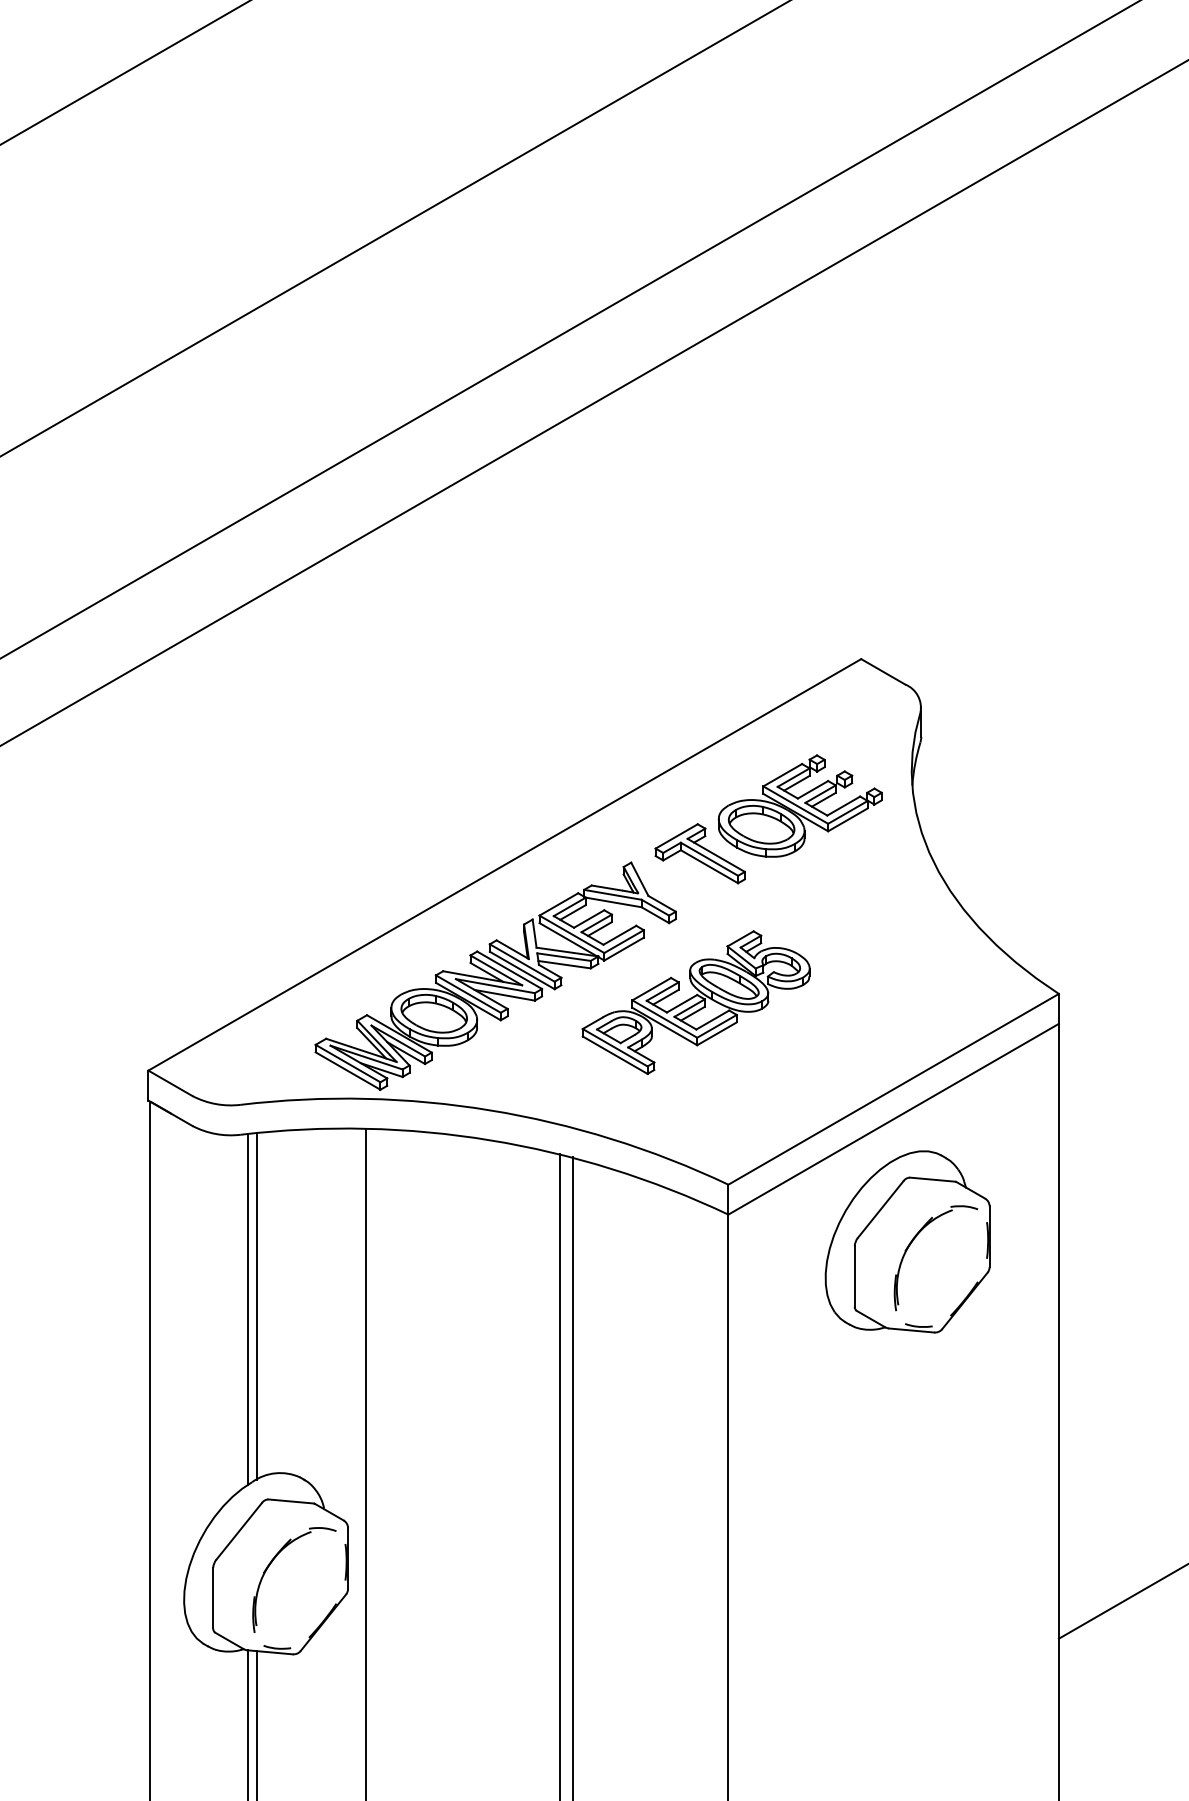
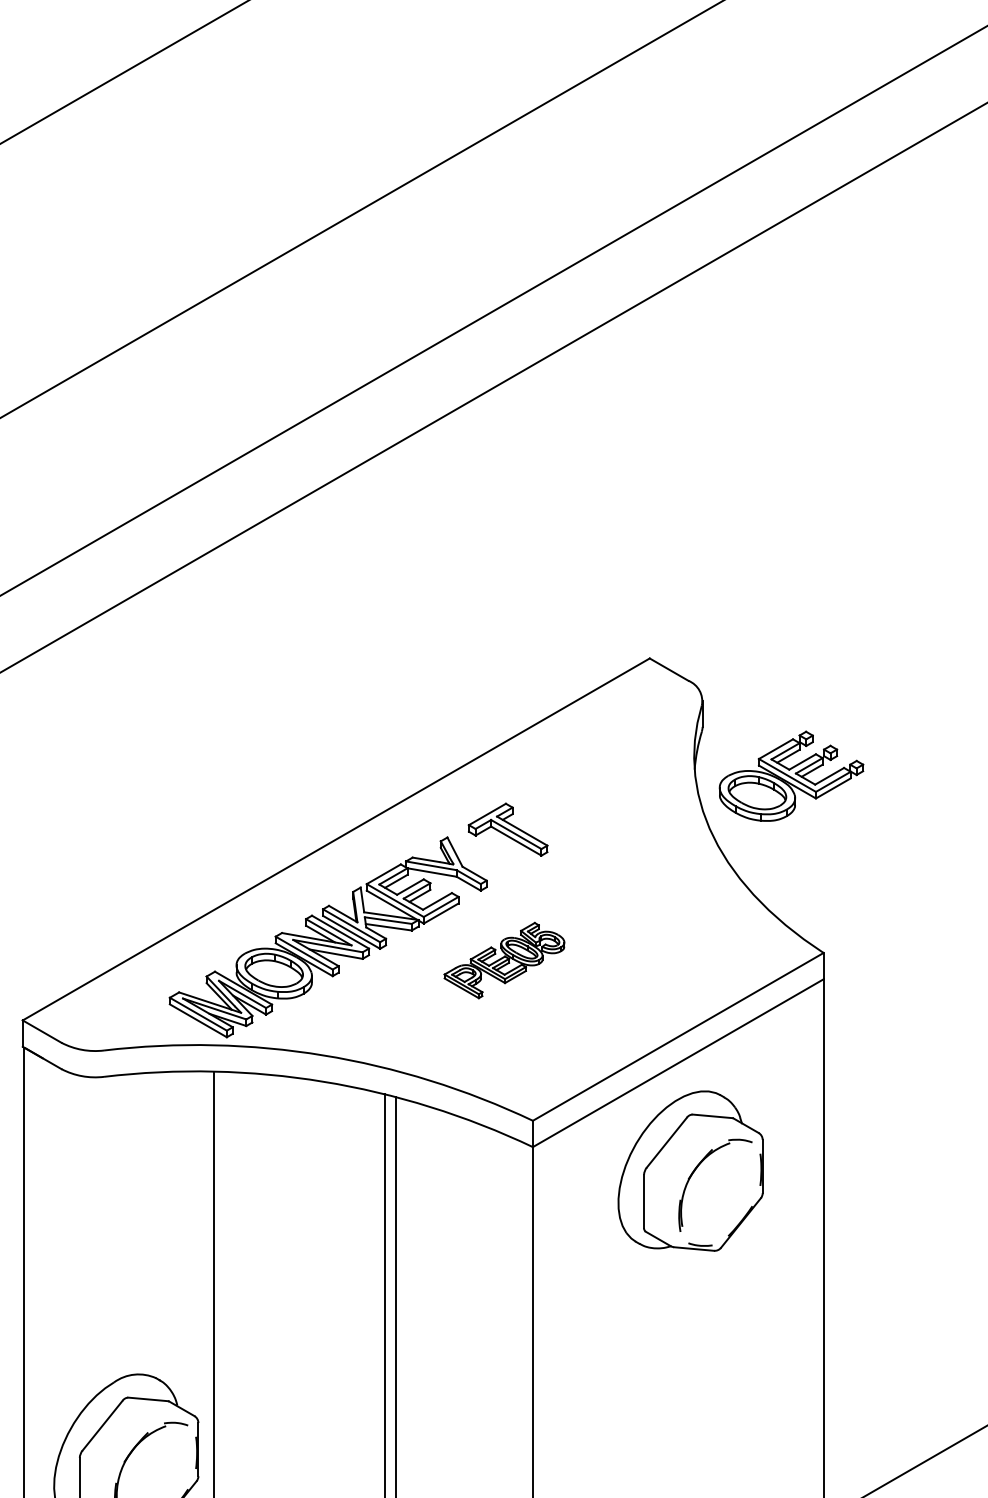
part: (799, 805) -> (790, 775), moved
part: (695, 1002) -> (503, 960), size x0.6
line: (256, 1306) -> (117, 1227), removed
line: (247, 1309) -> (109, 1230), removed

